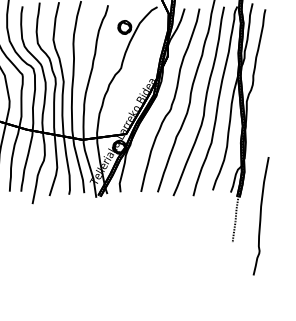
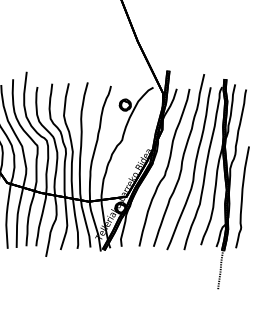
curve: (261, 216) -> (242, 197), moved

